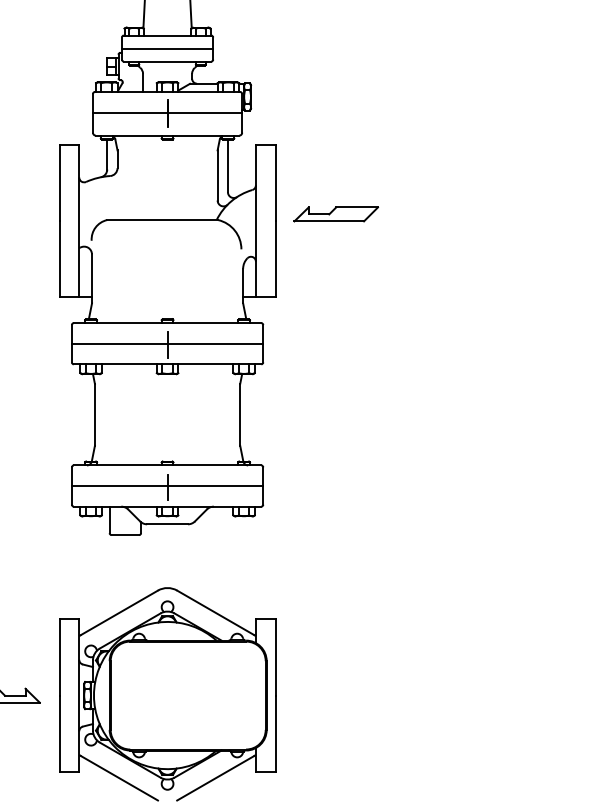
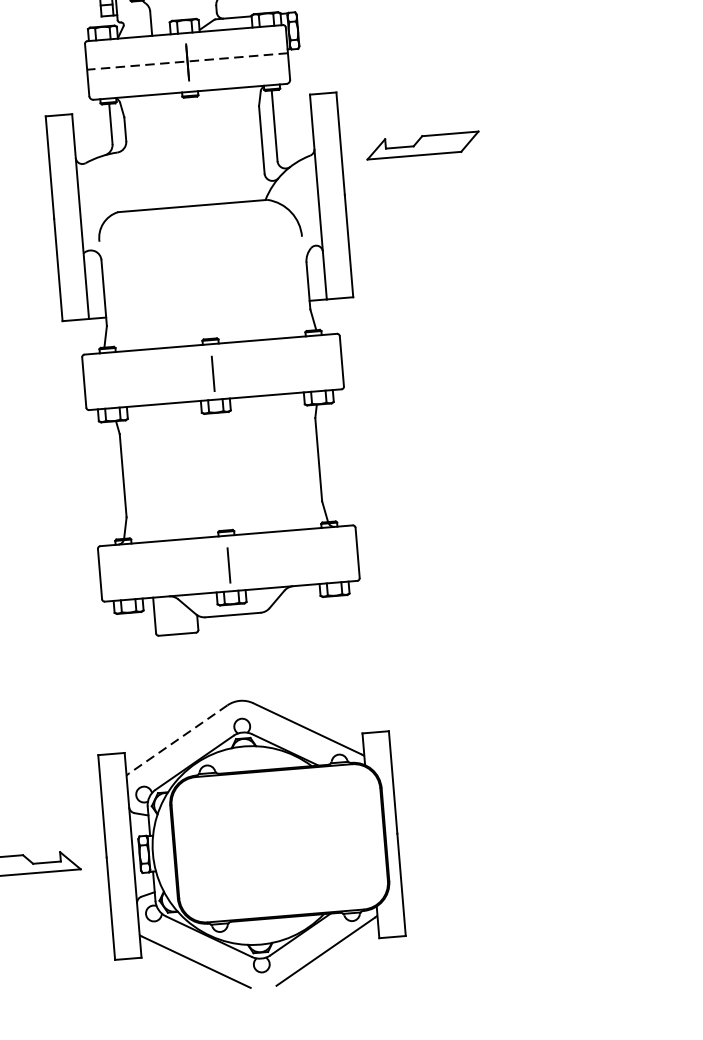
line: (167, 113) -> (187, 62), solid -> dashed
part: (335, 214) -> (422, 145), moved
line: (167, 343) -> (212, 371), removed
line: (167, 486) -> (228, 564), removed
line: (119, 612) -> (178, 739), solid -> dashed

